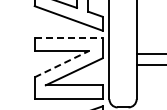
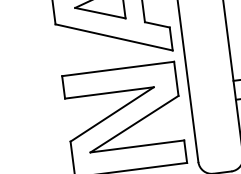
line: (68, 37) -> (117, 68), dashed -> solid
line: (61, 64) -> (111, 114), dashed -> solid

